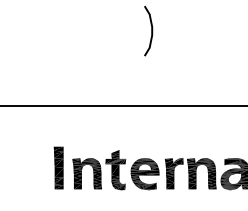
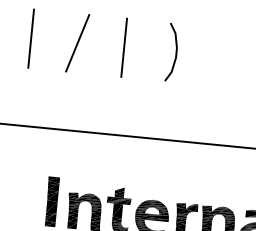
line: (27, 31) -> (31, 39), added
line: (66, 31) -> (76, 43), added
line: (107, 31) -> (124, 48), added

